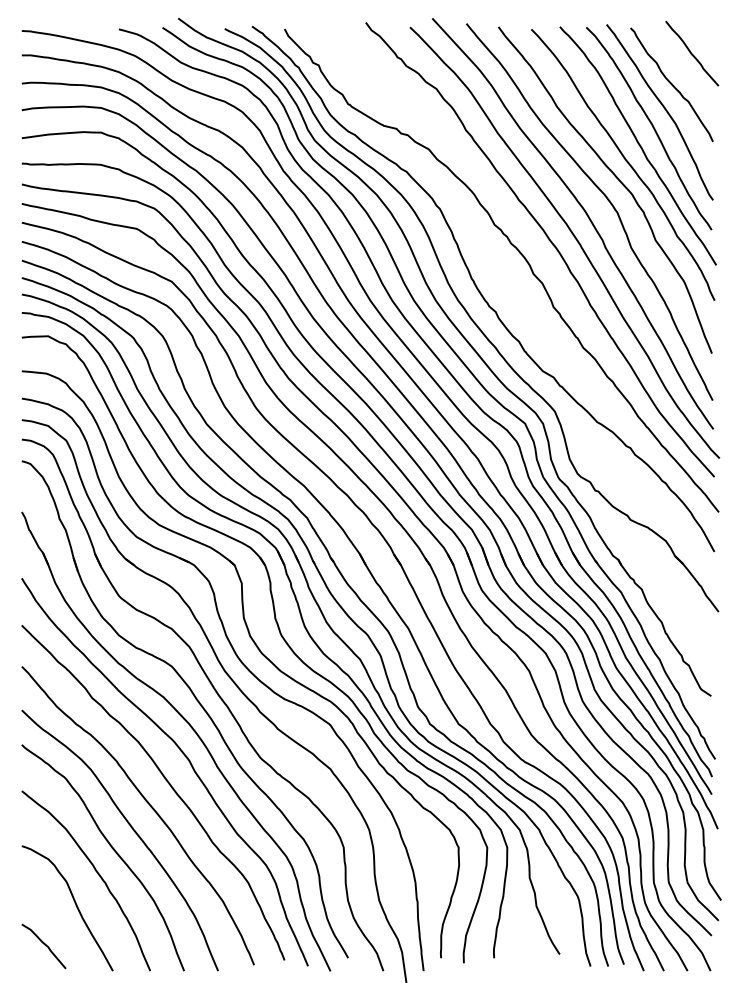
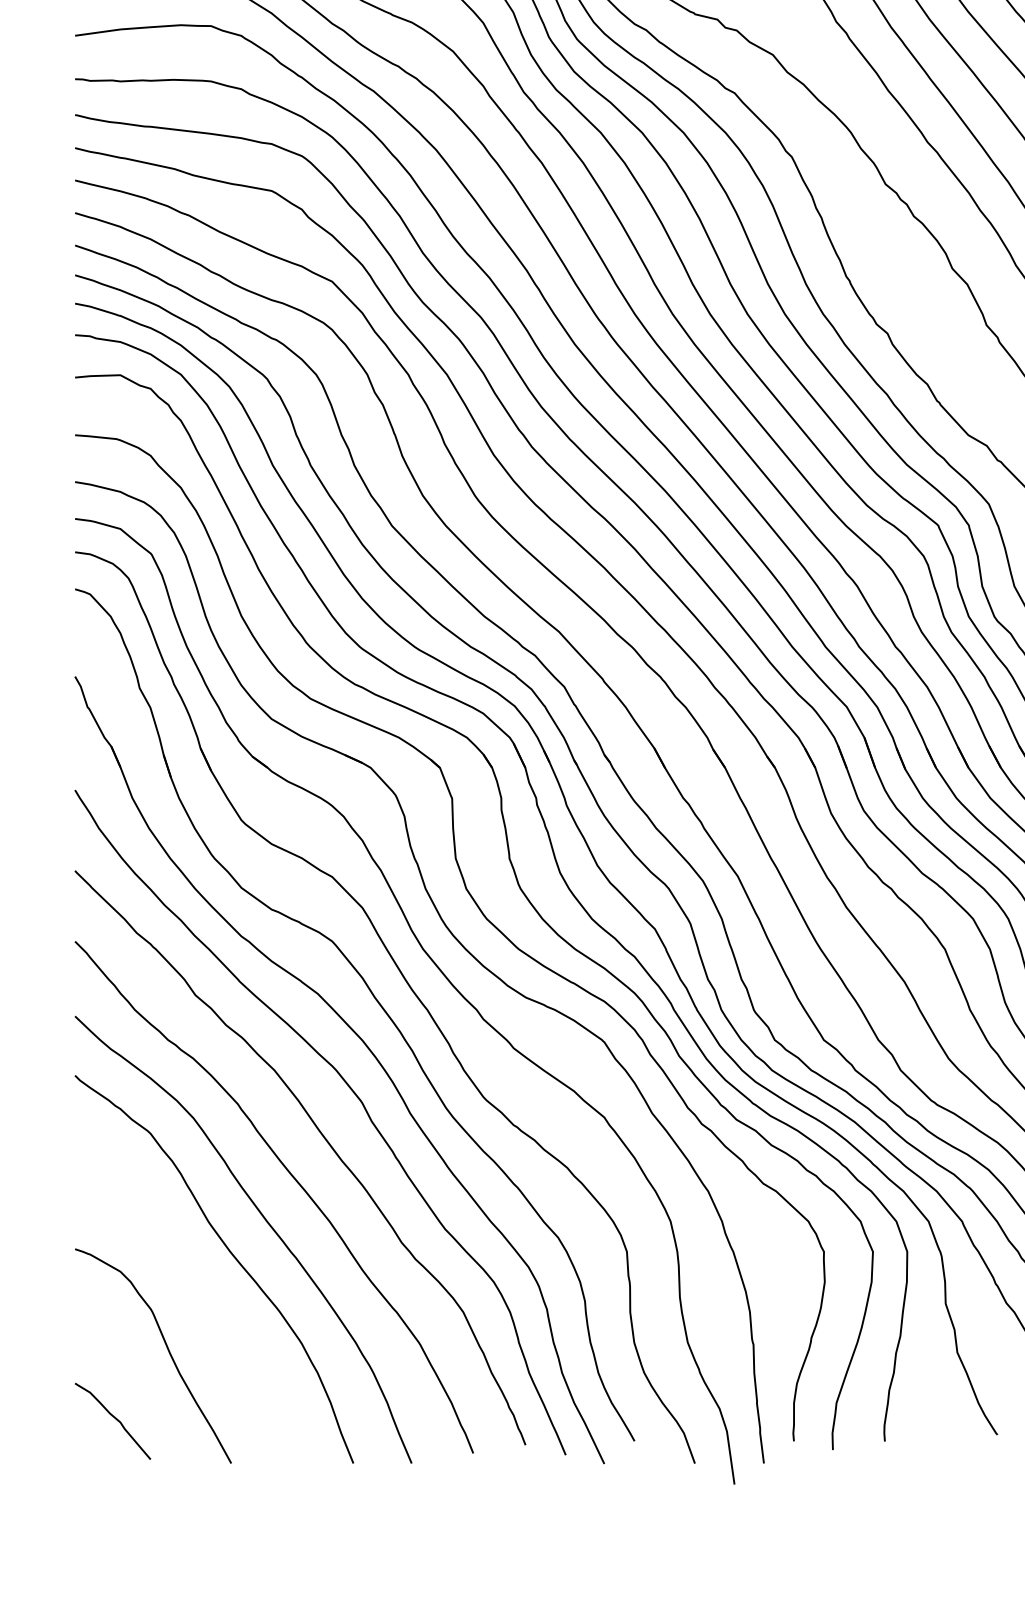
curve: (97, 874) -> (204, 1297), removed

